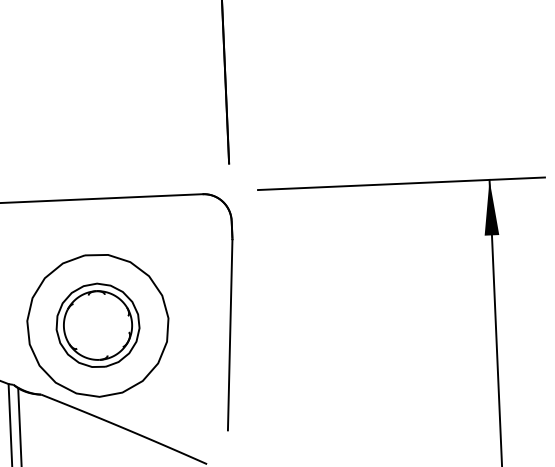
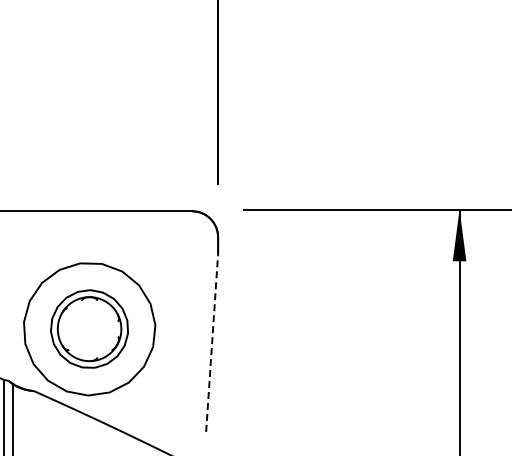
line: (230, 335) -> (212, 343), solid -> dashed

